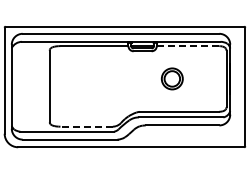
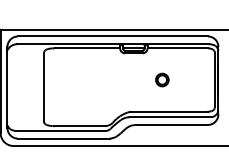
line: (187, 46) -> (177, 48), dashed -> solid
circle: (171, 78) -> (161, 79), size x0.62
line: (86, 126) -> (79, 125), dashed -> solid

